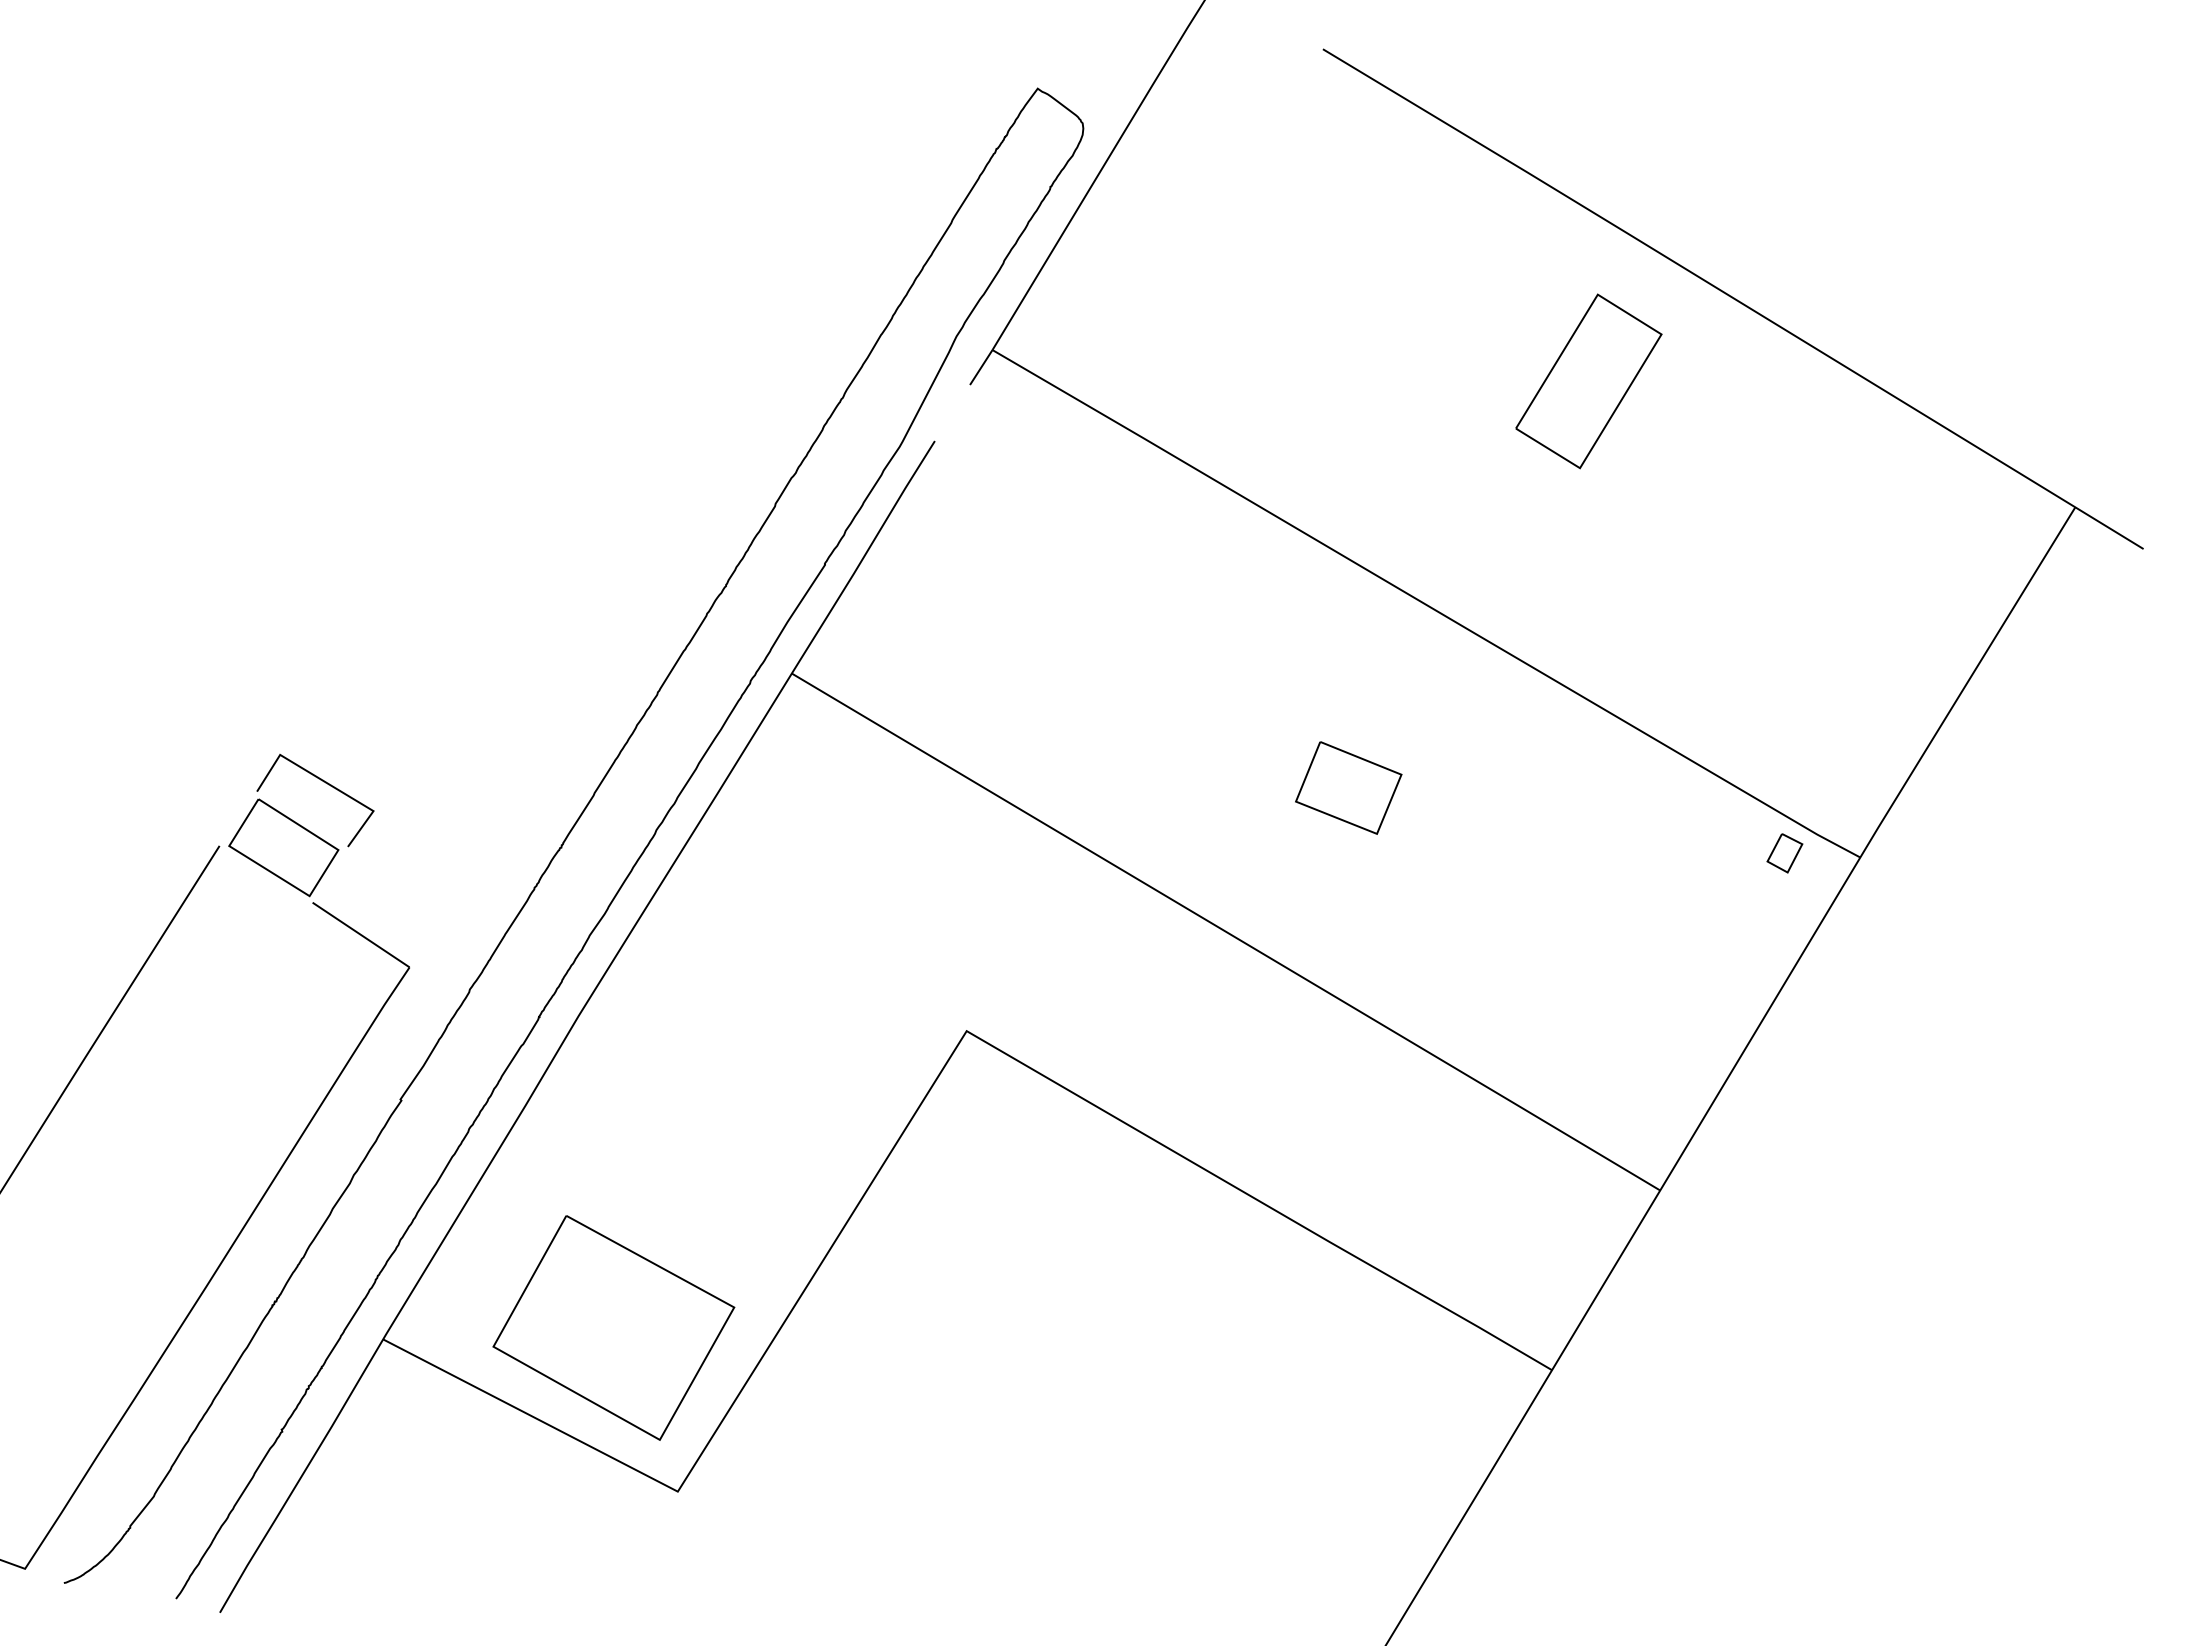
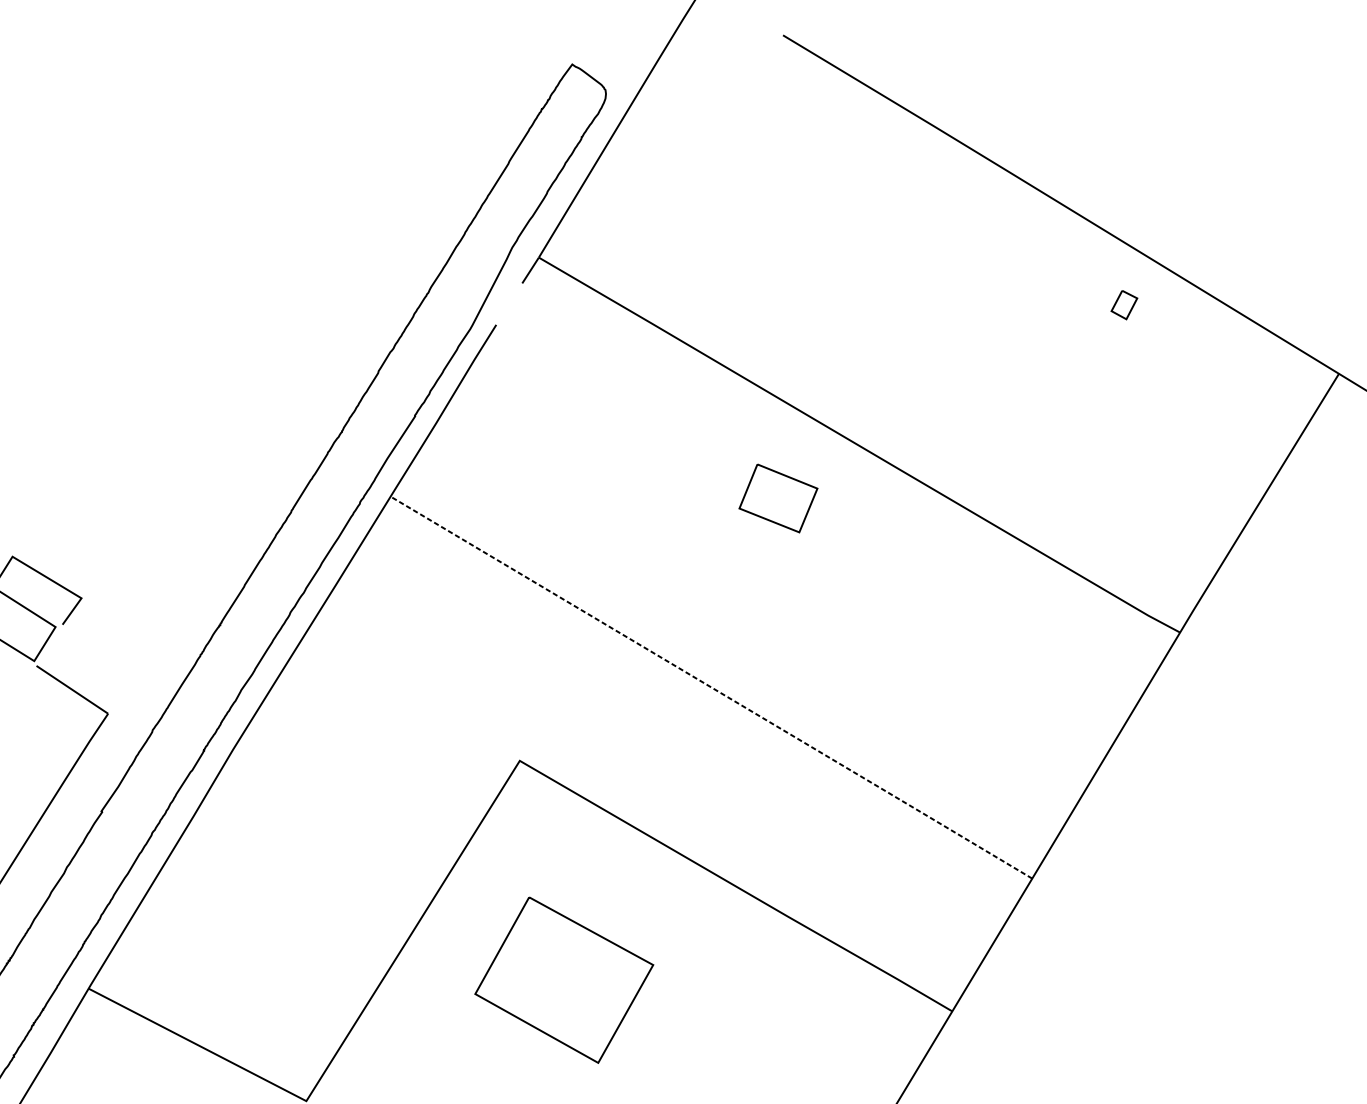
part: (1588, 381) -> (979, 280), removed
part: (1348, 787) -> (778, 498), moved
part: (1784, 853) -> (1124, 305), moved
line: (1226, 931) -> (711, 687), solid -> dashed
part: (613, 1327) -> (564, 979), moved

